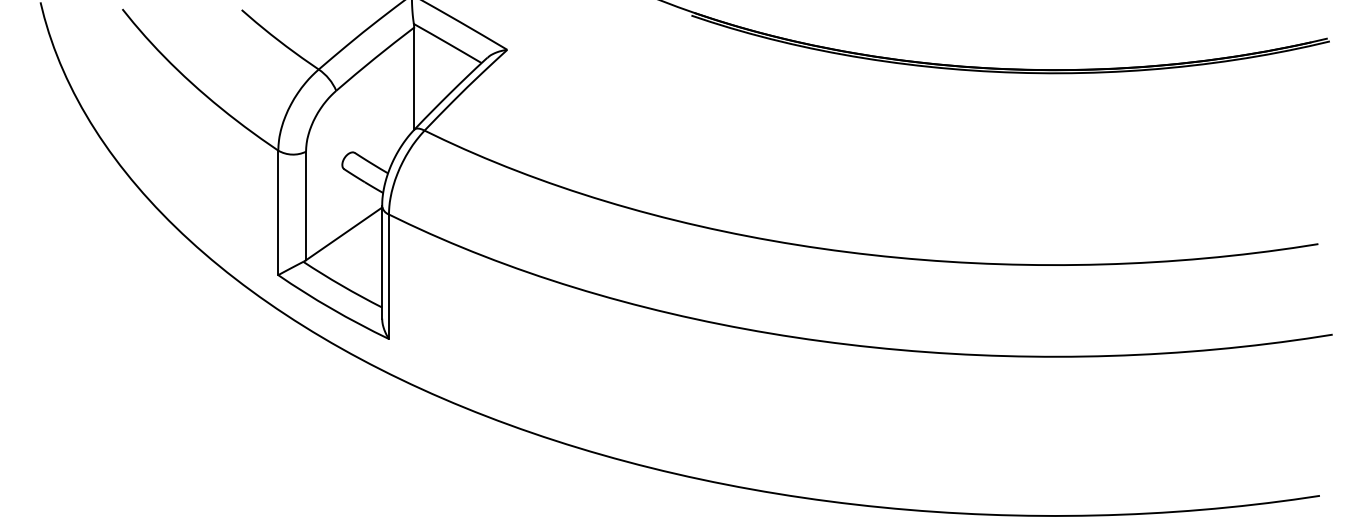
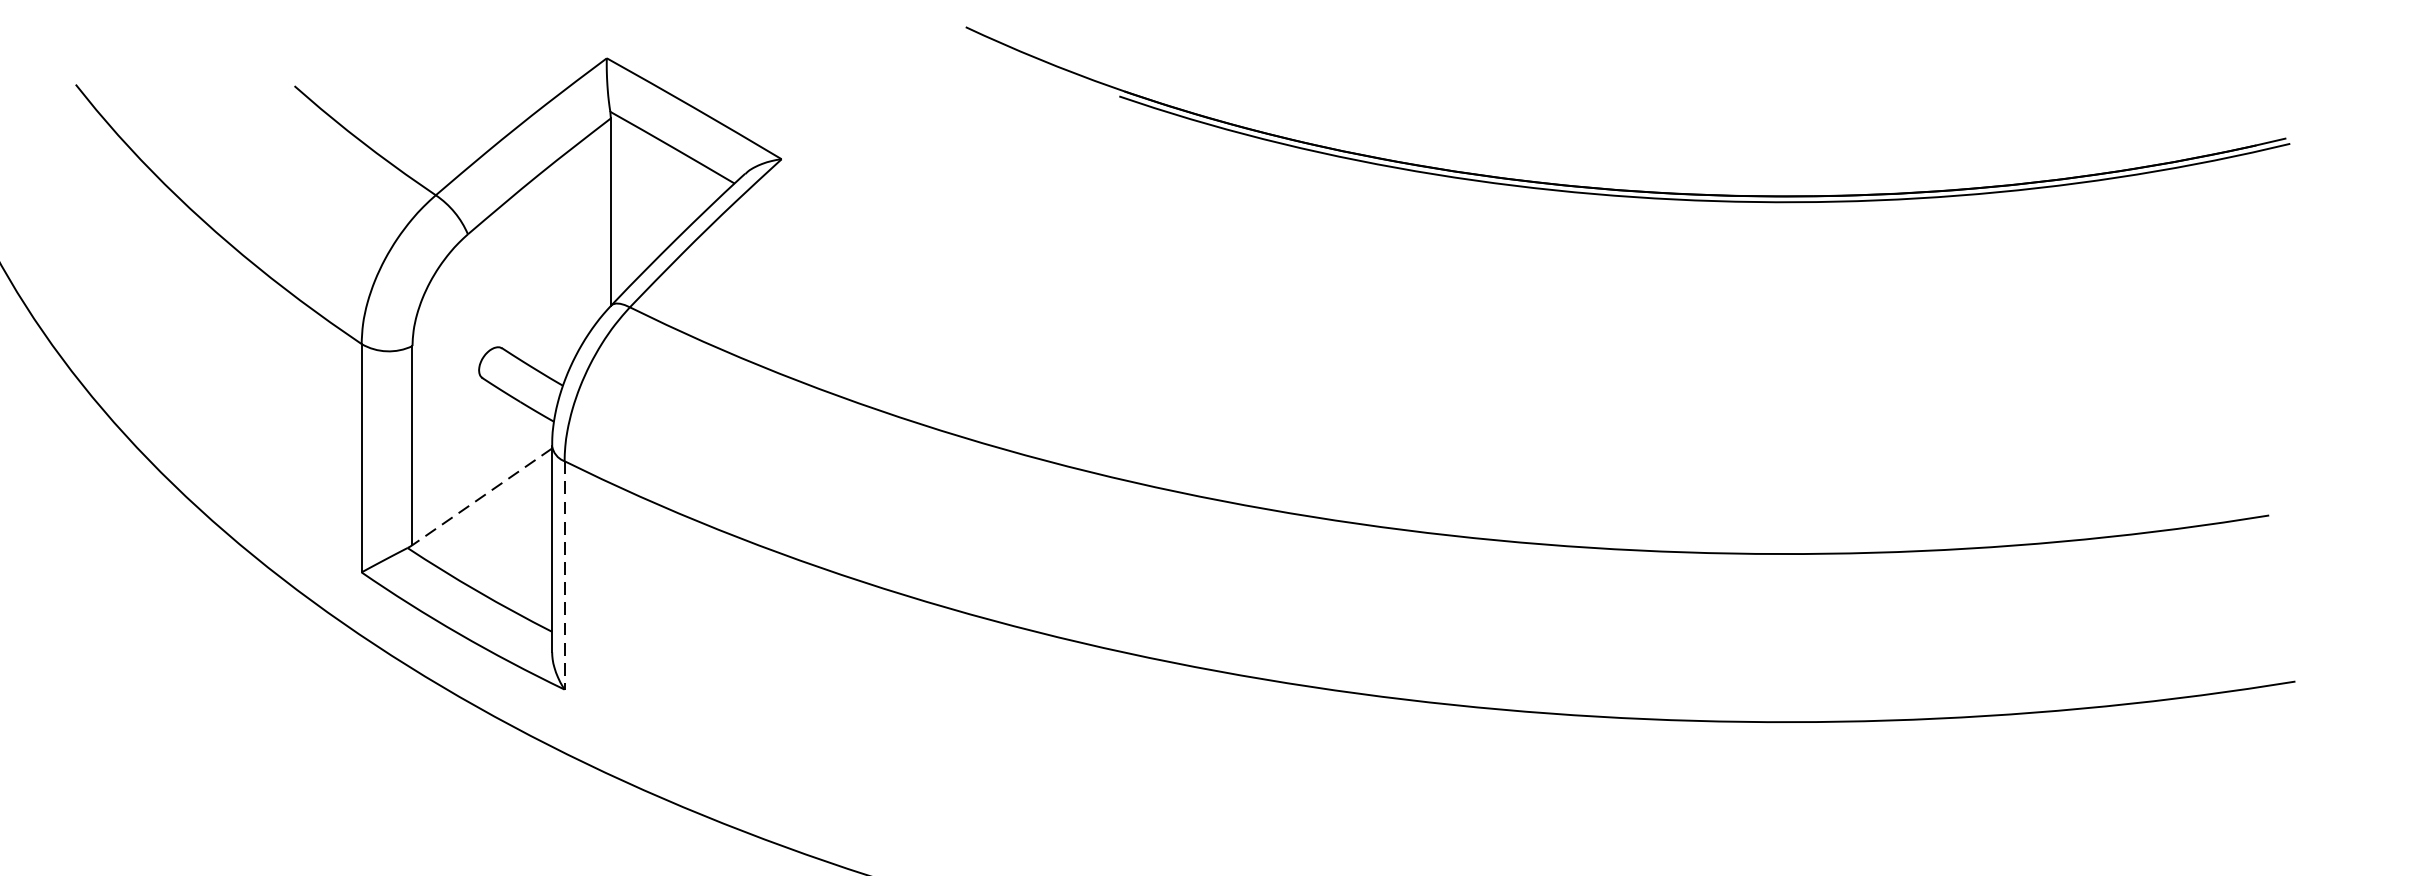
line: (343, 234) -> (481, 497), solid -> dashed
line: (388, 277) -> (563, 576), solid -> dashed

